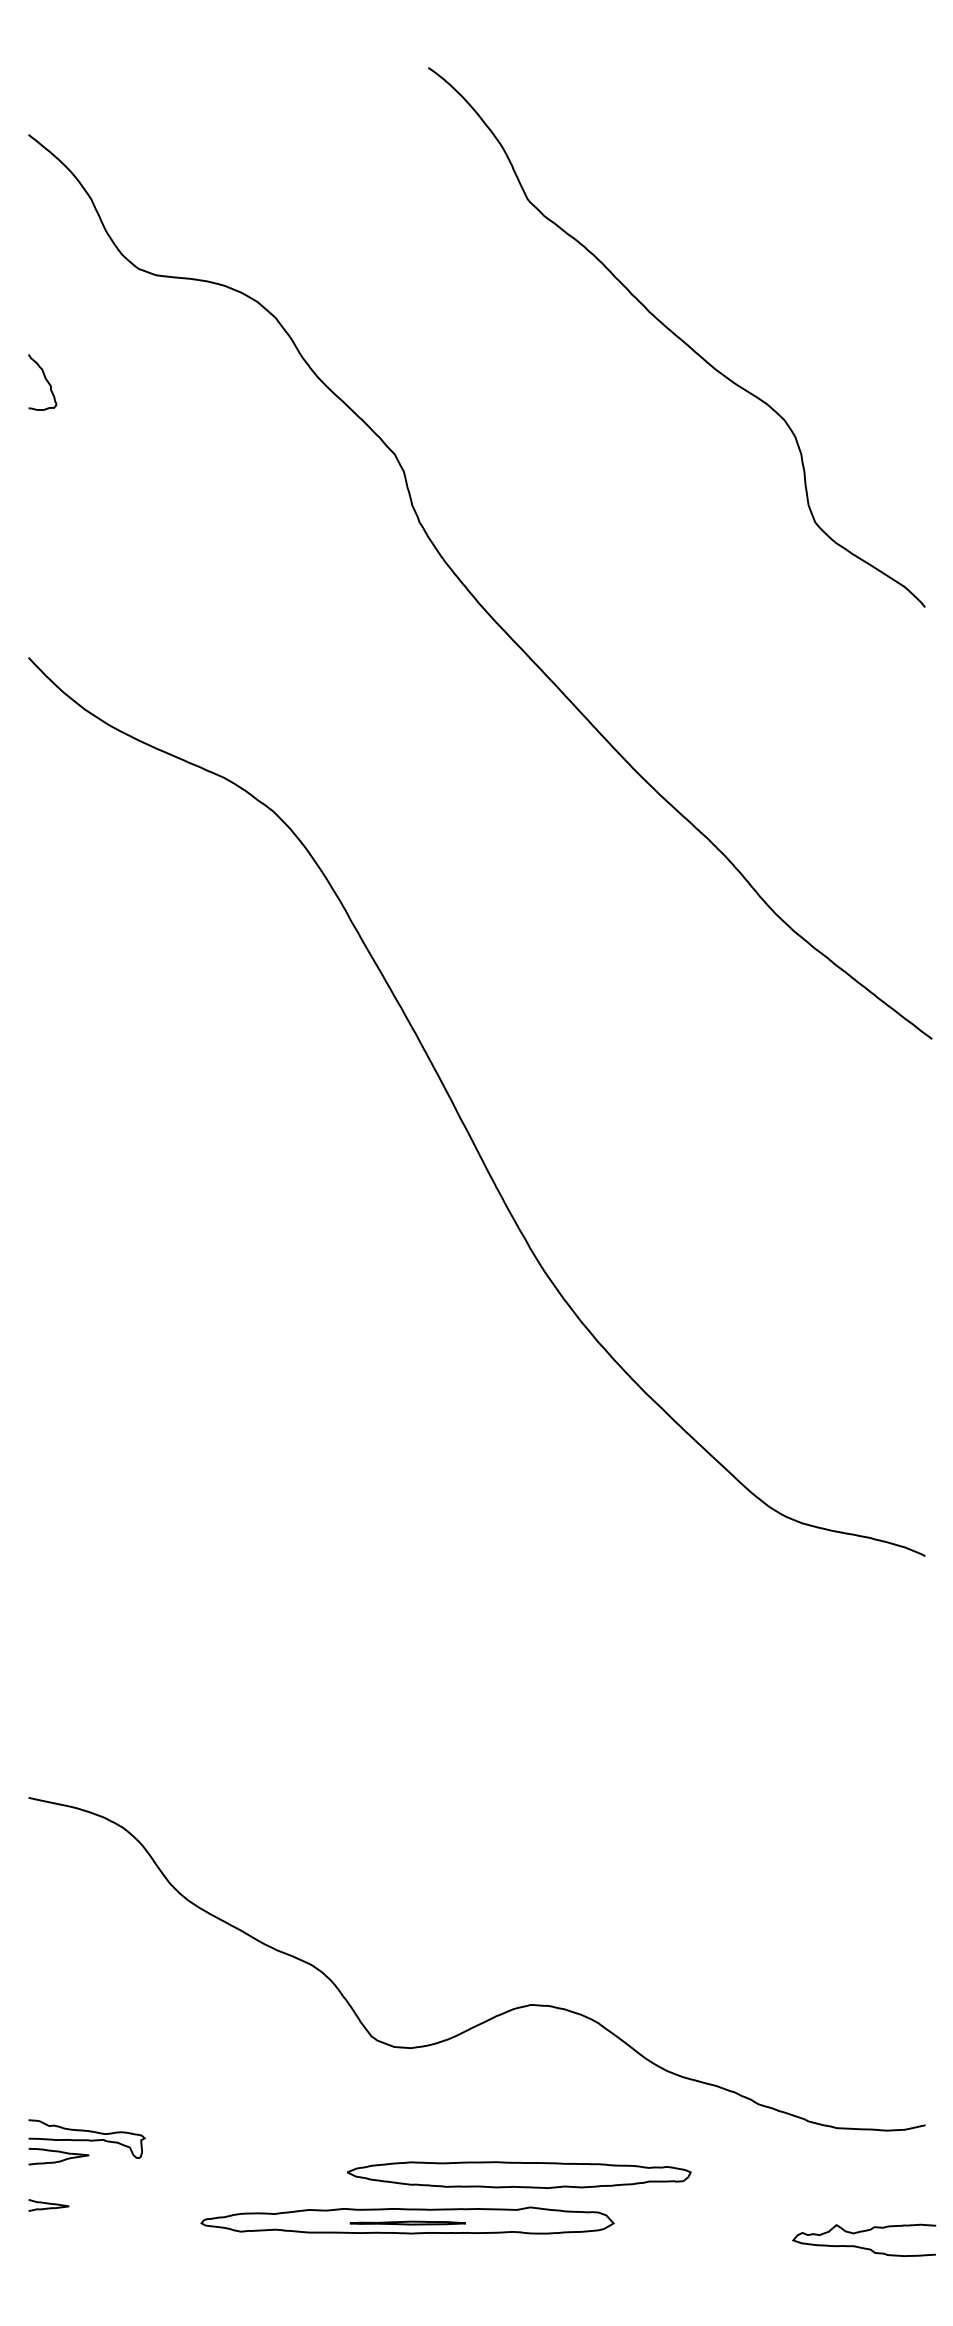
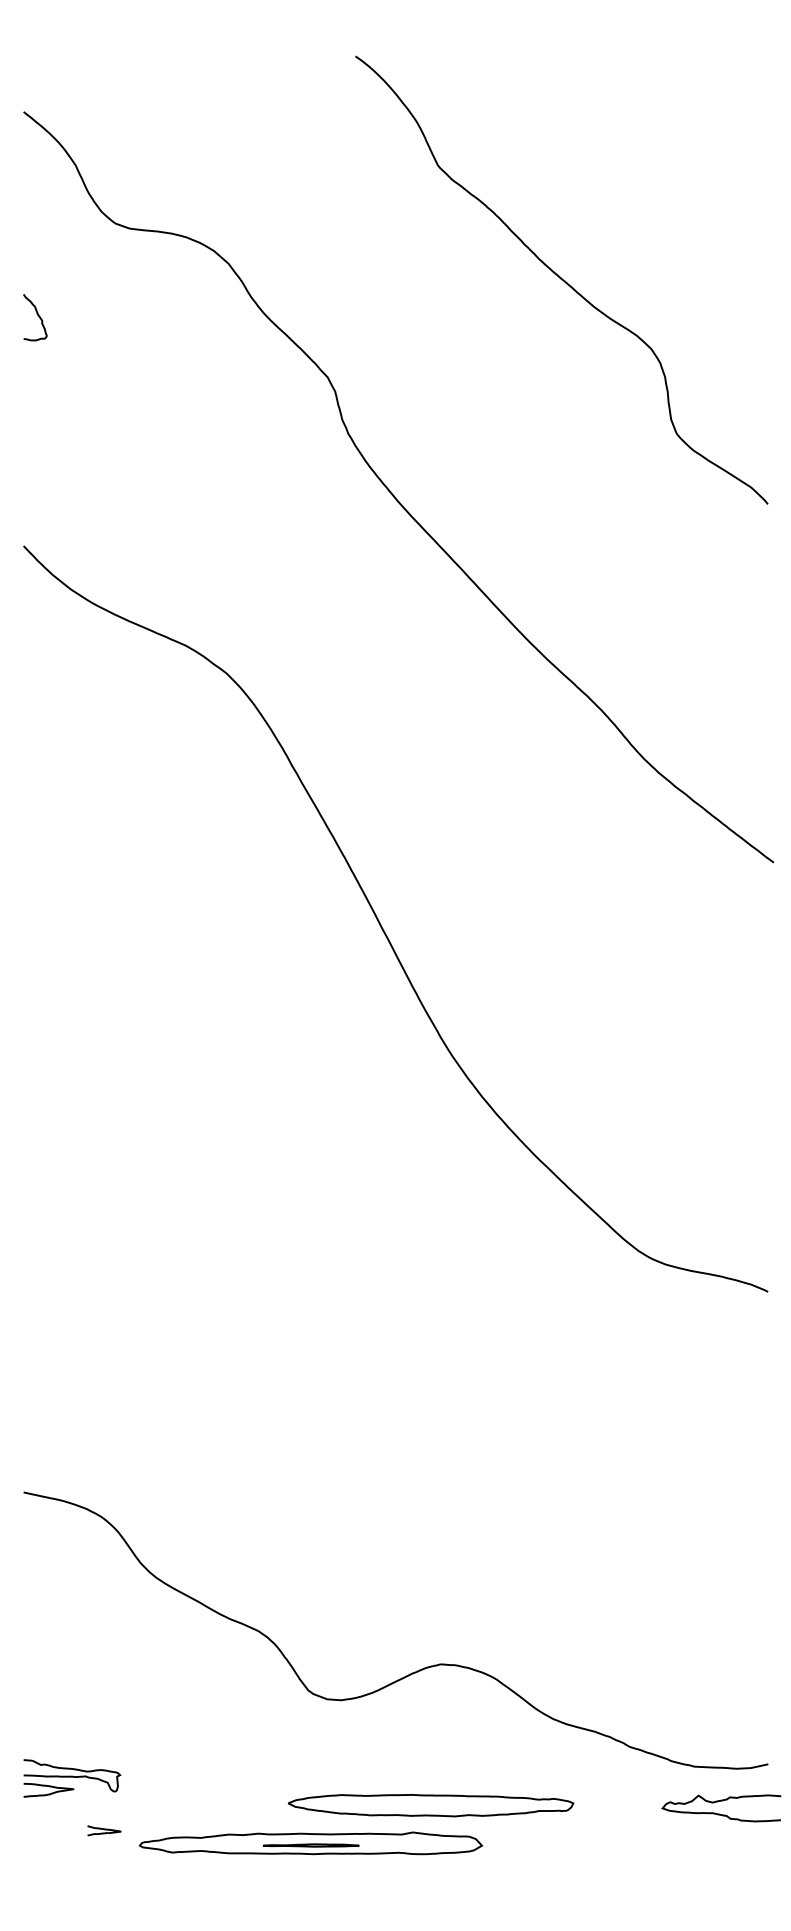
part: (48, 2205) -> (104, 1830), moved
part: (407, 2220) -> (310, 1843), moved
curve: (864, 2247) -> (721, 1814), moved

